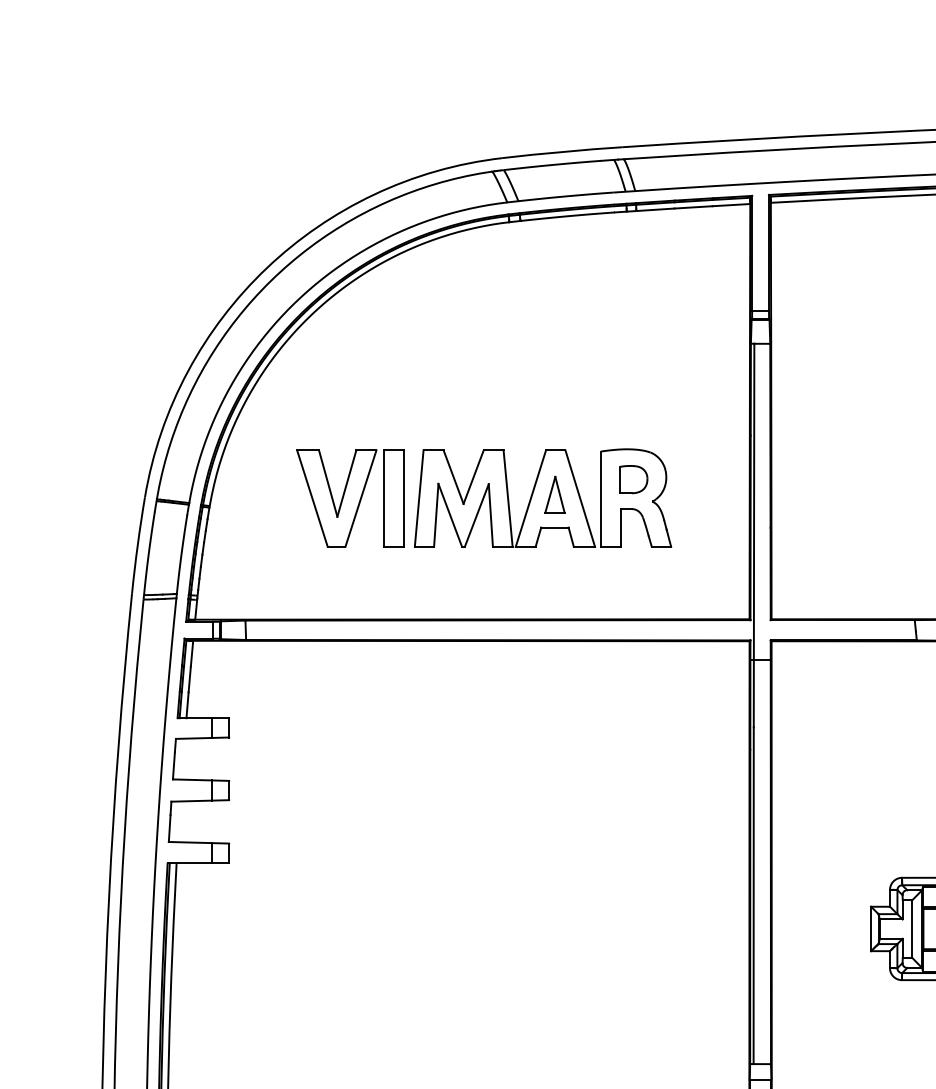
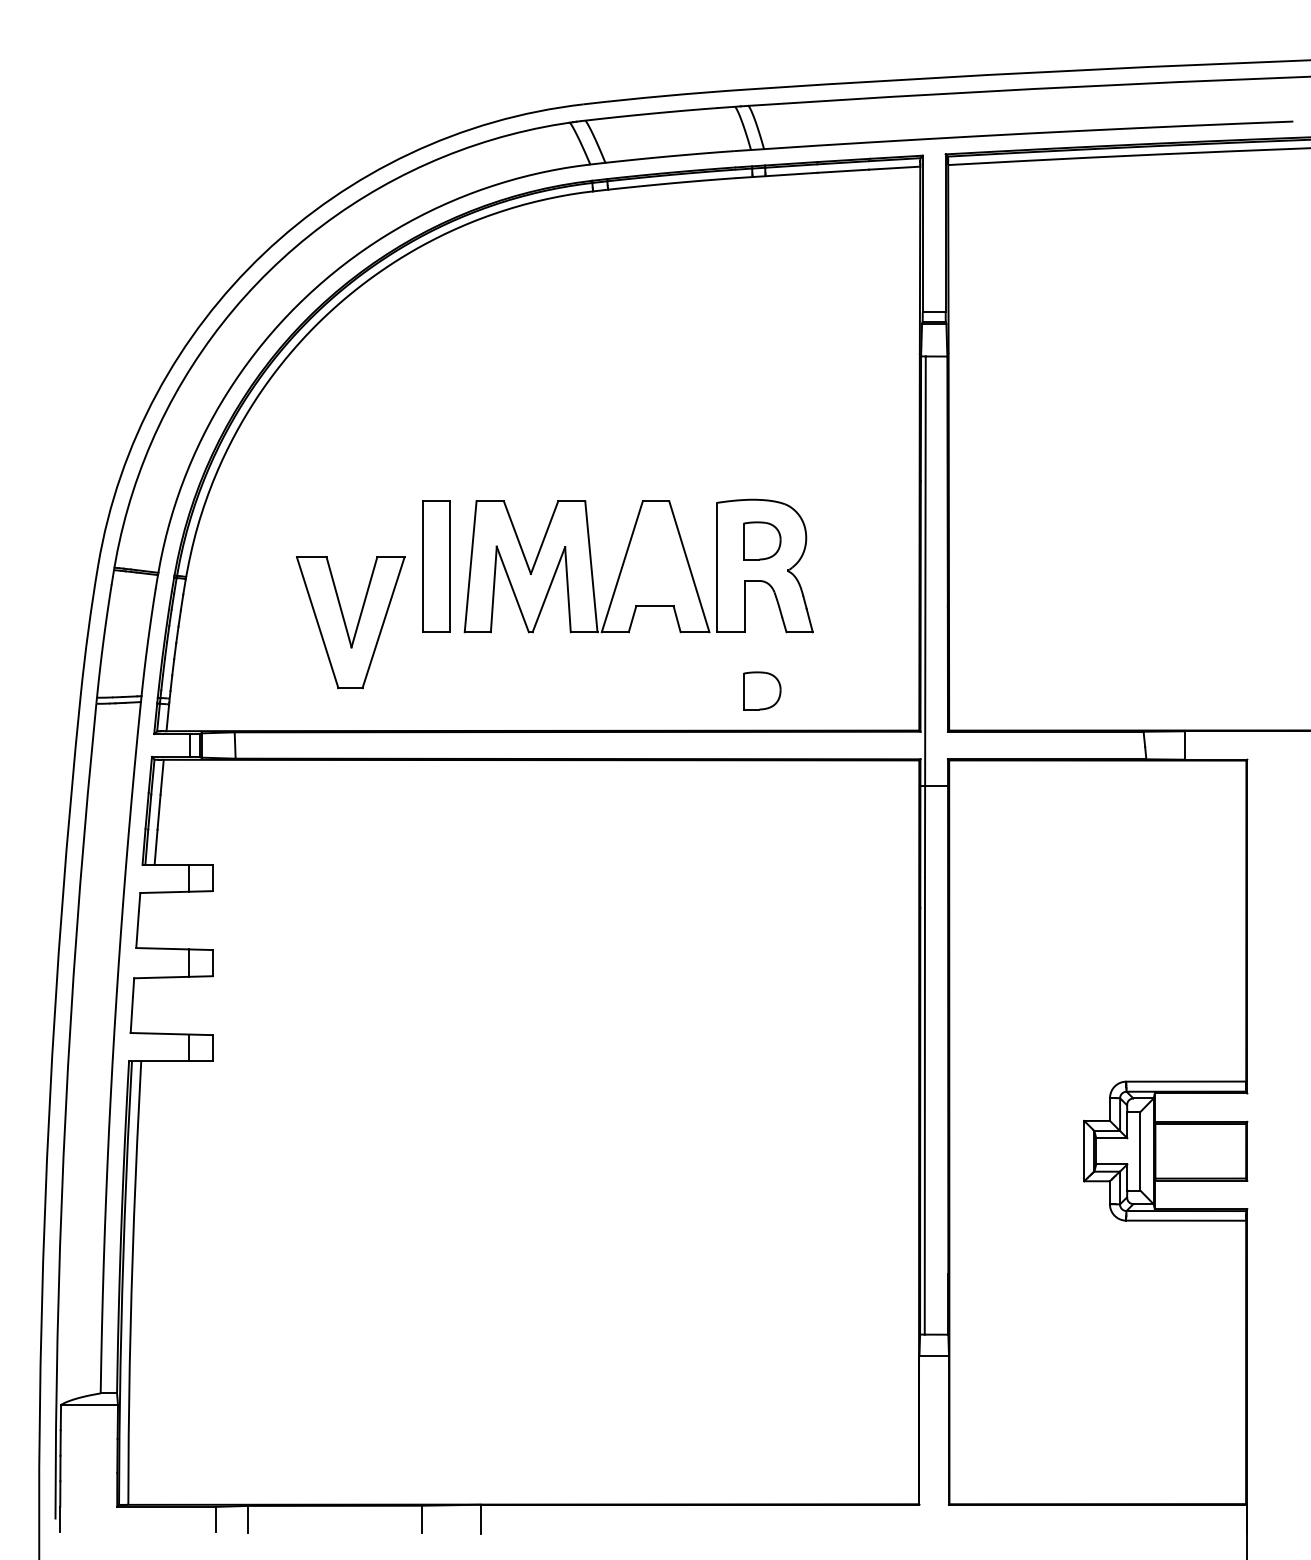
part: (555, 494) -> (655, 561), removed
part: (336, 498) -> (350, 622), moved
part: (634, 589) -> (762, 690), added

